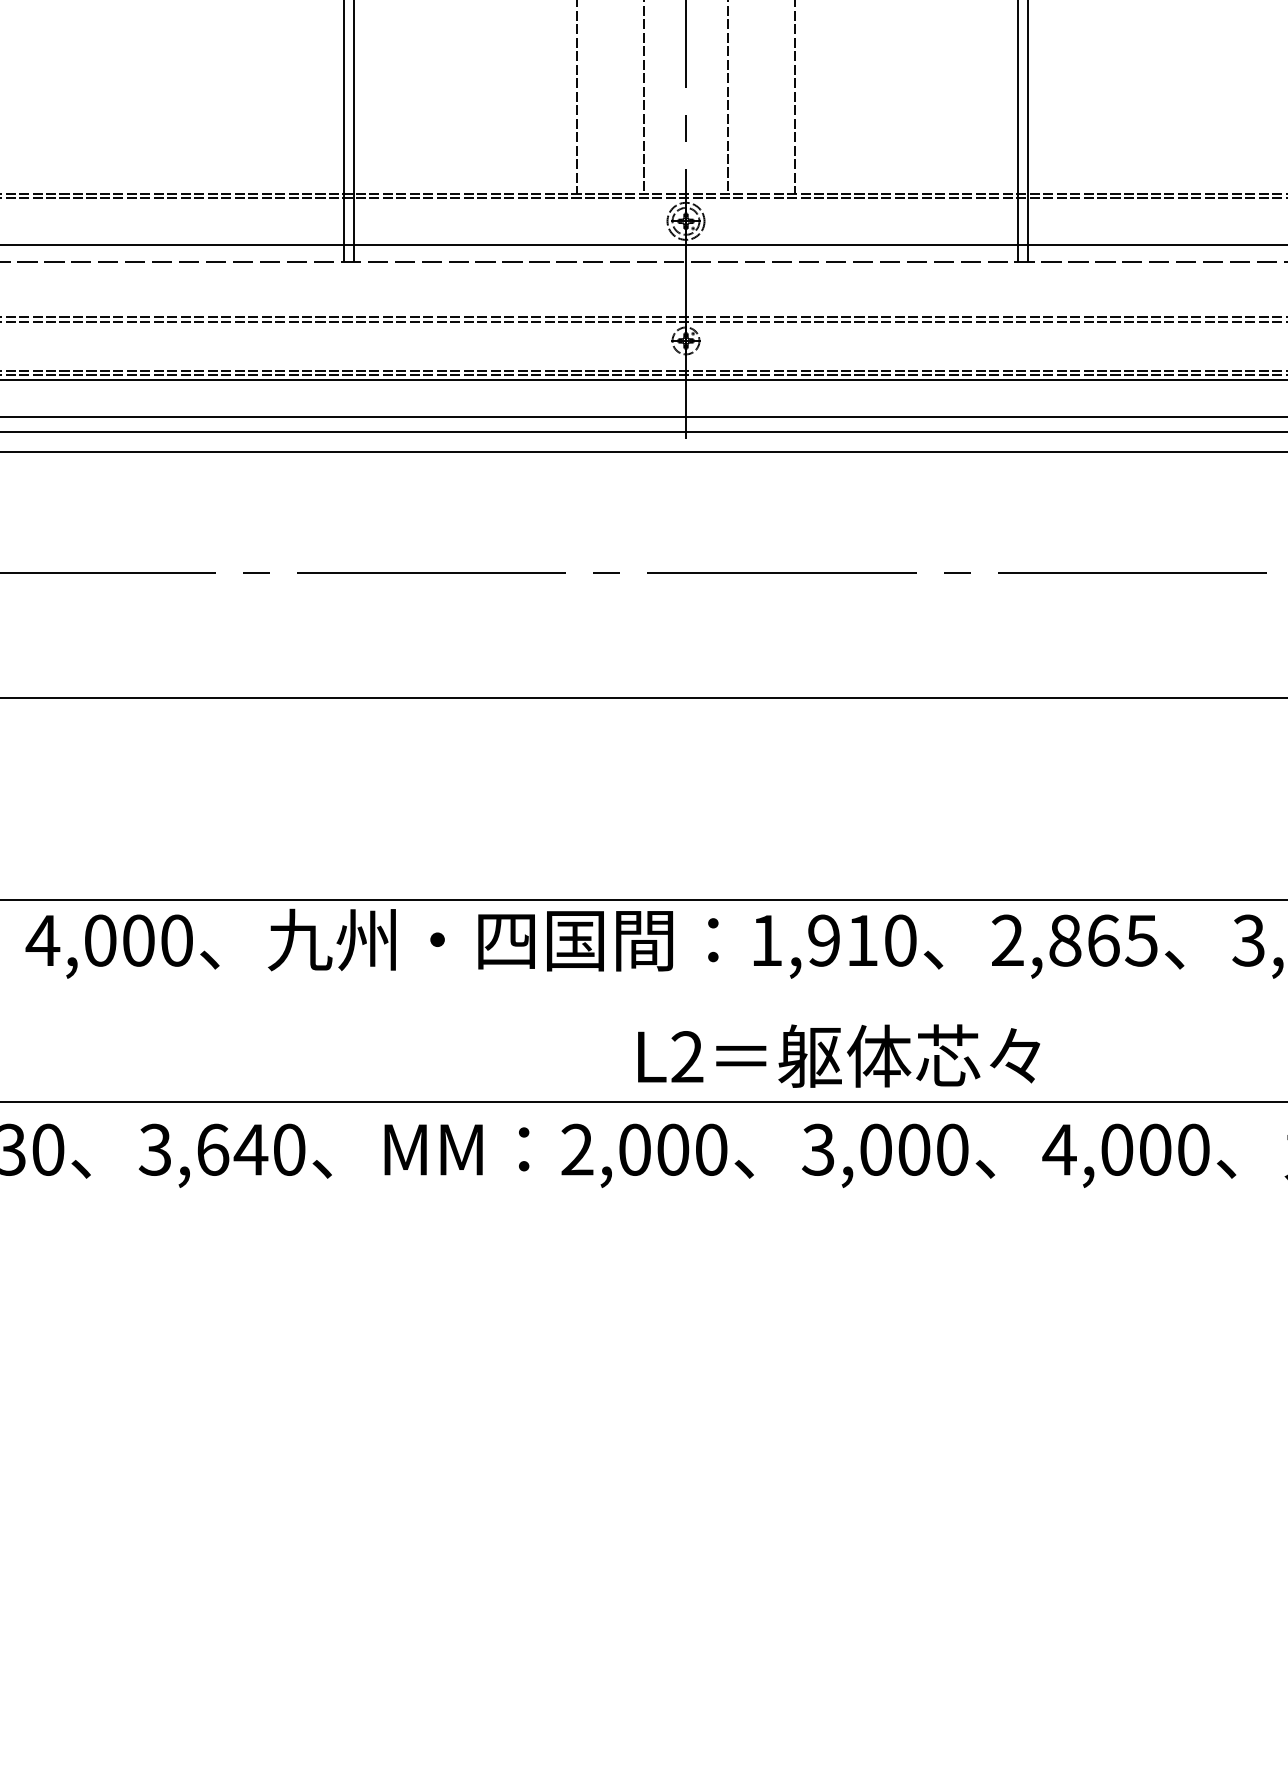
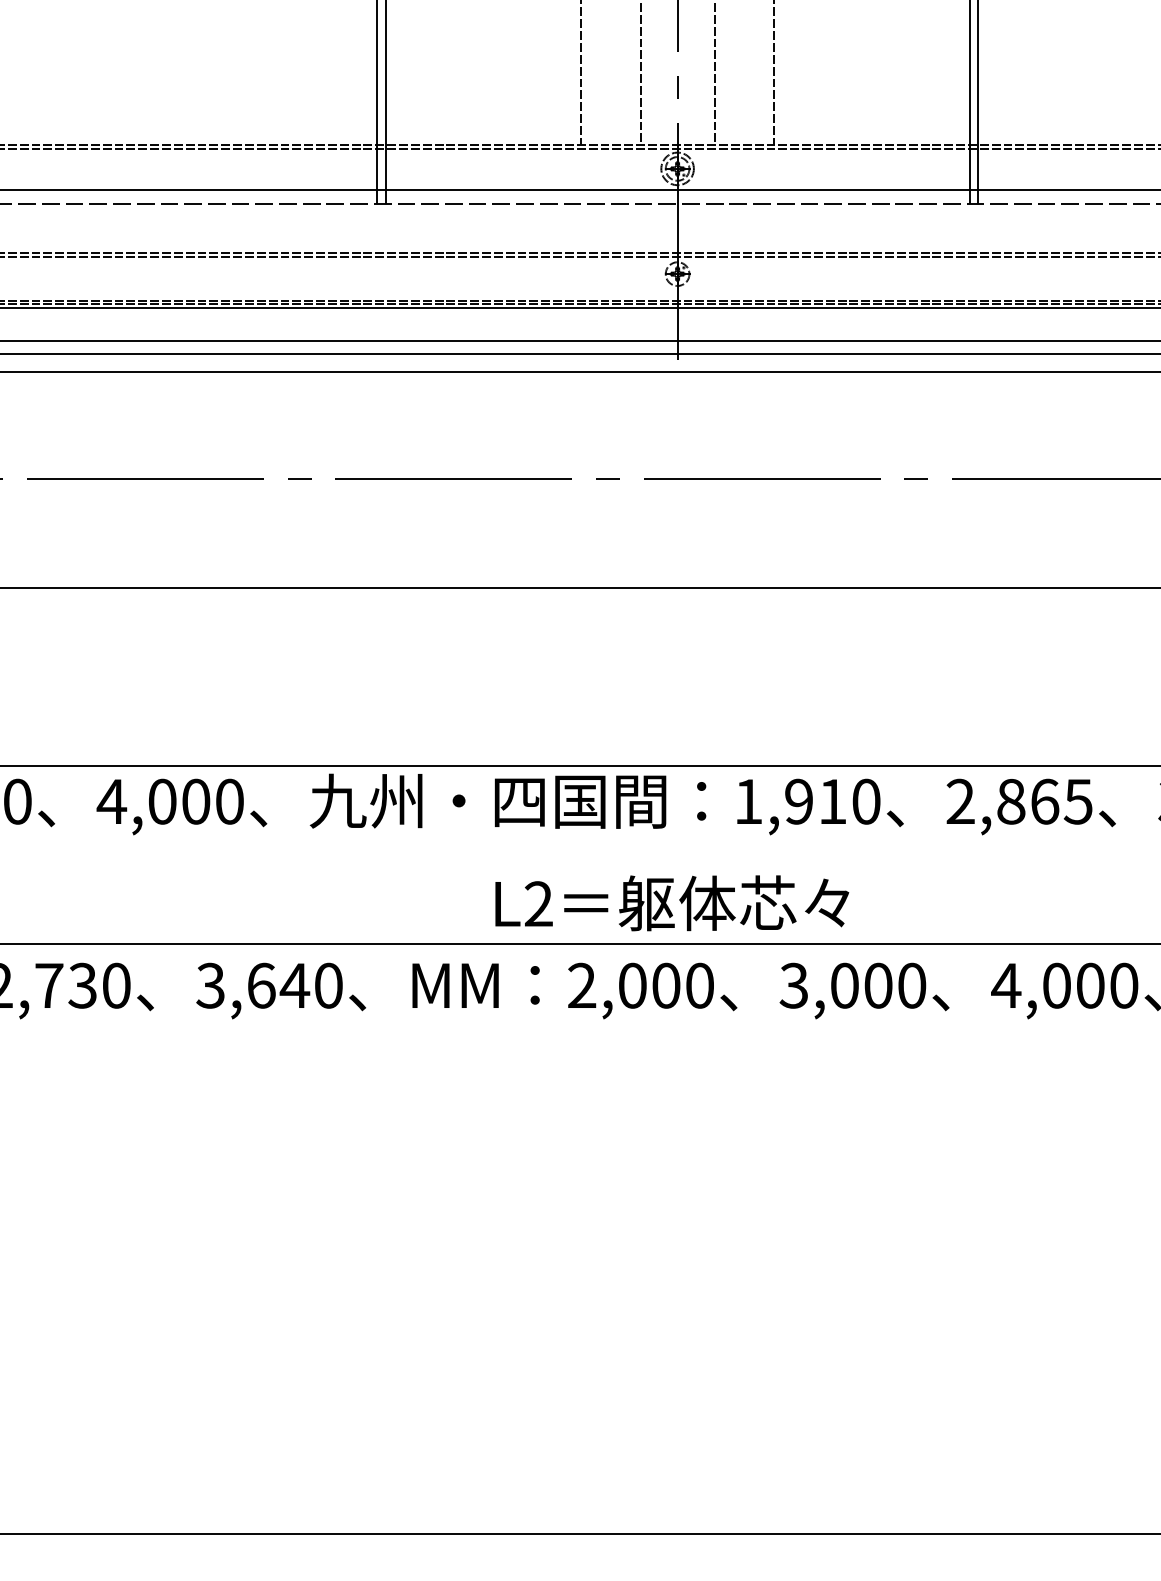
text: (839, 1056) -> (672, 903), moved

